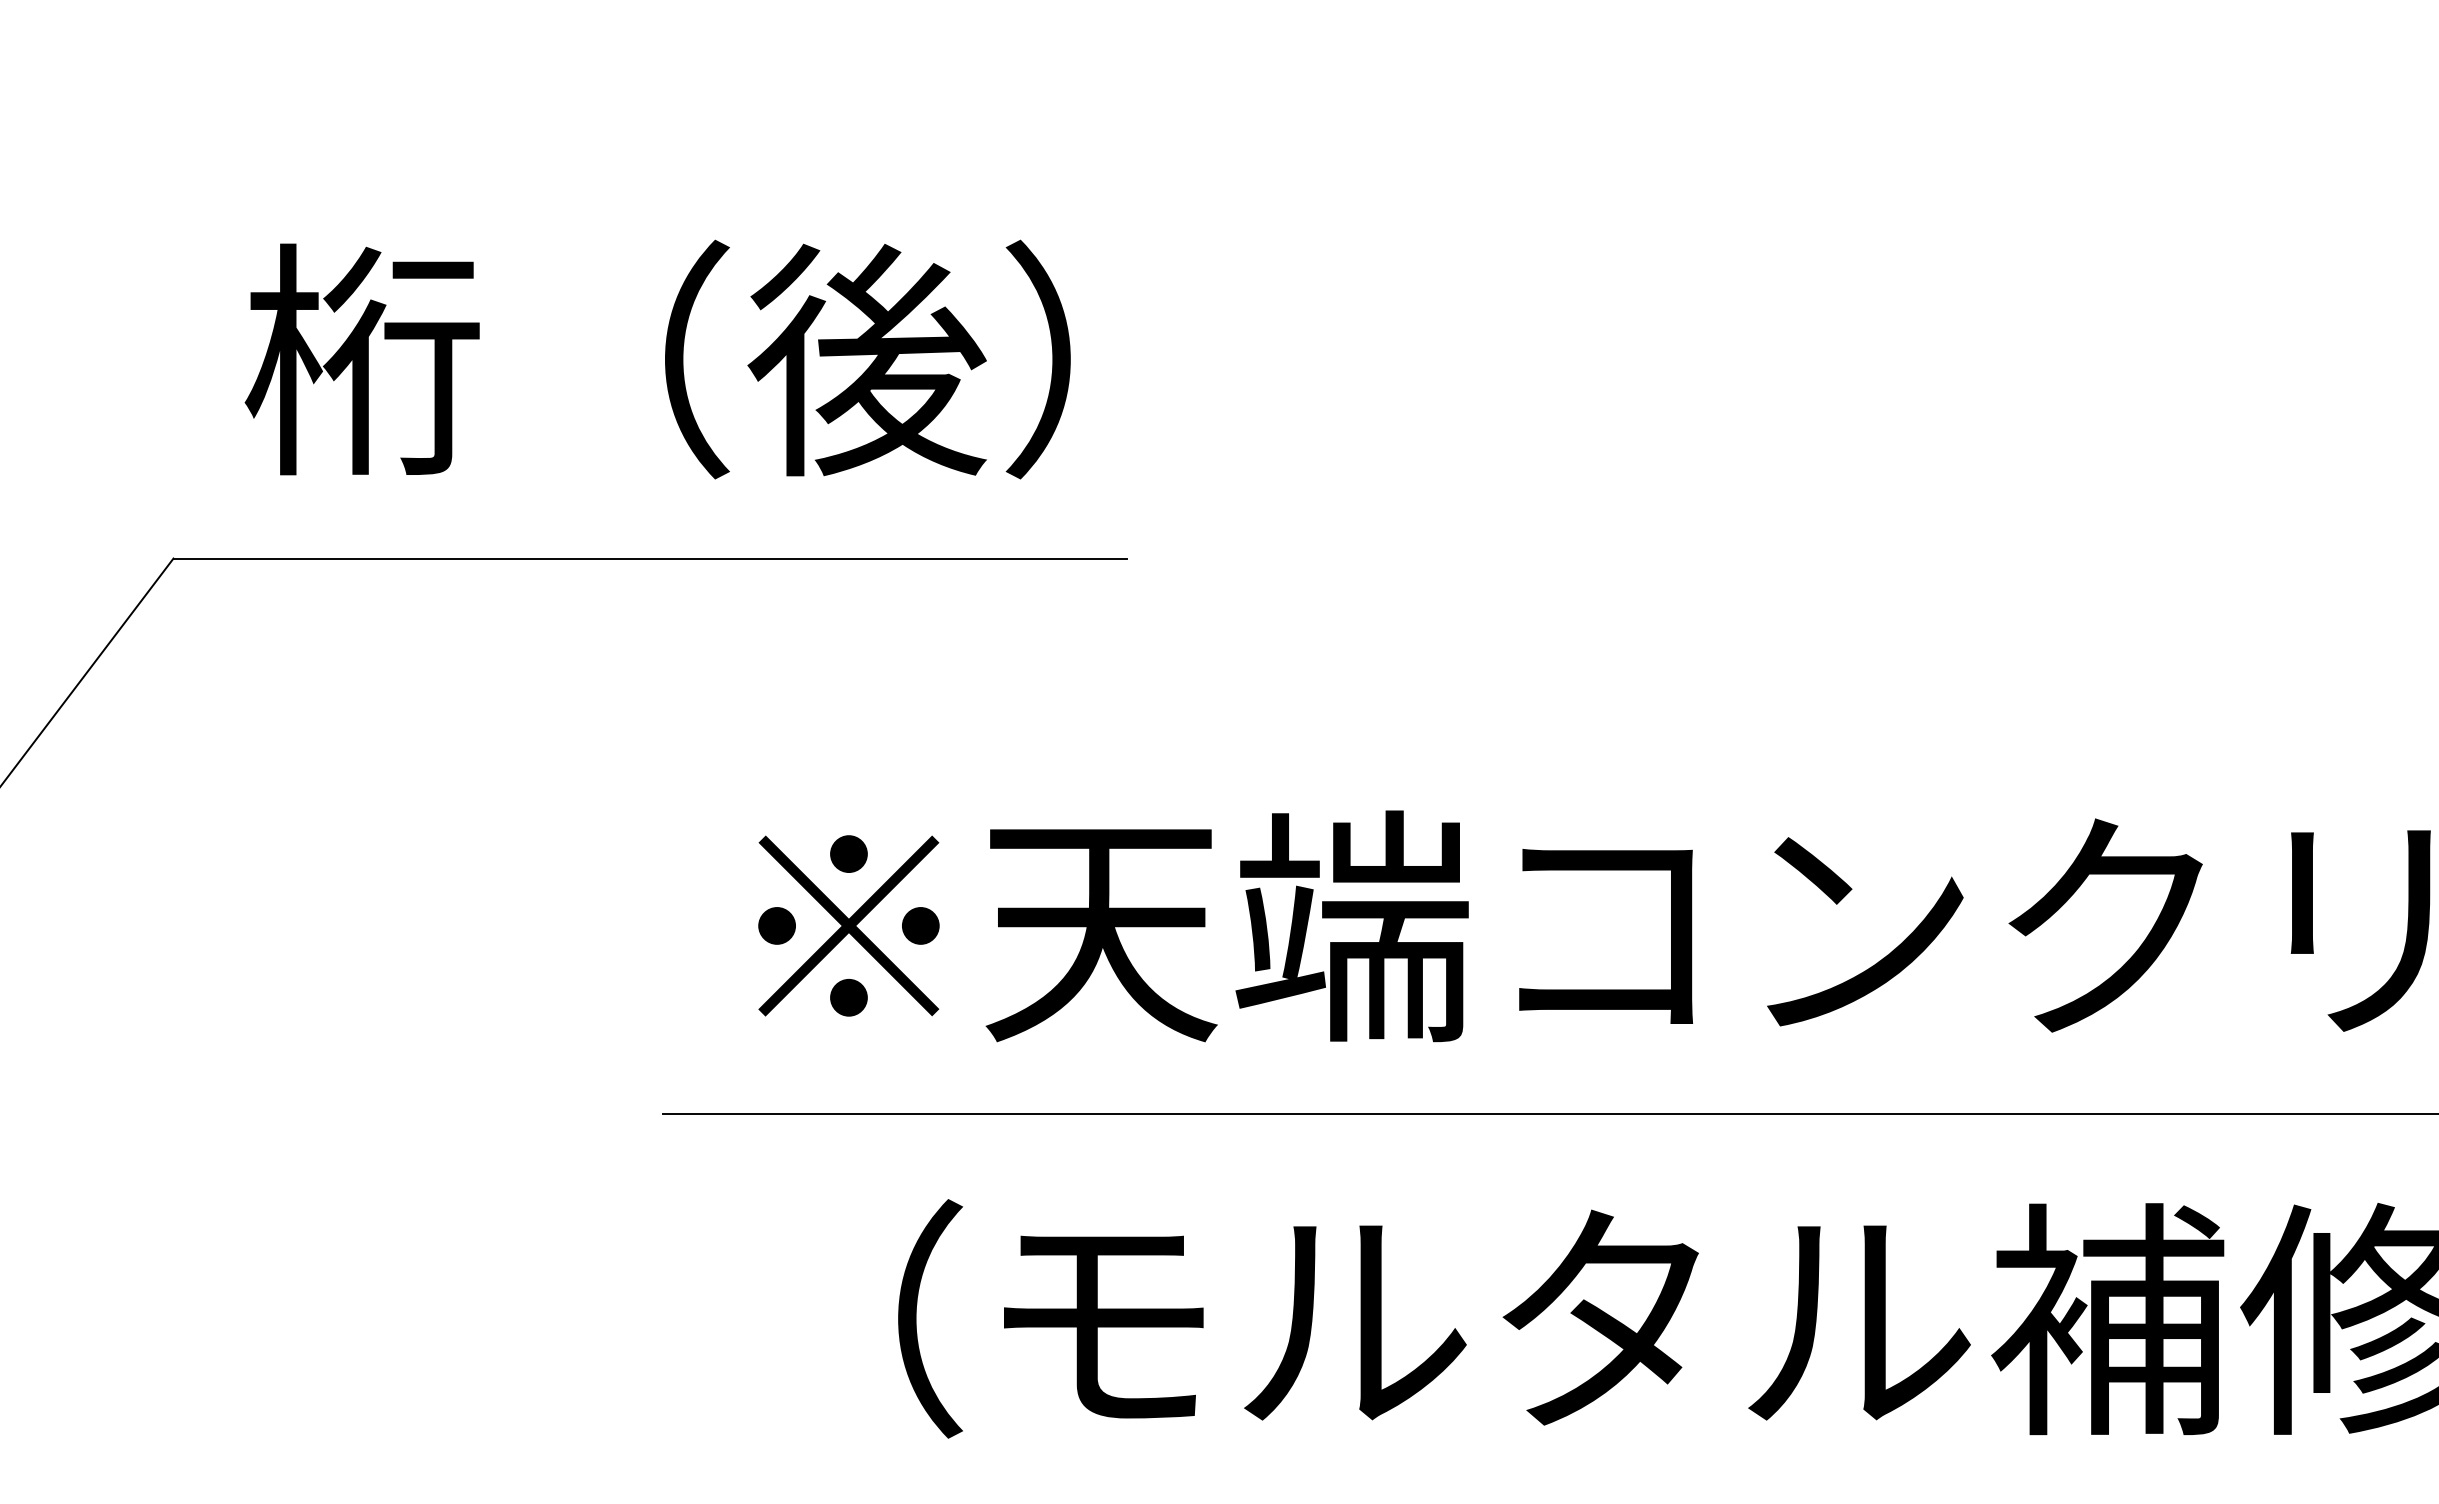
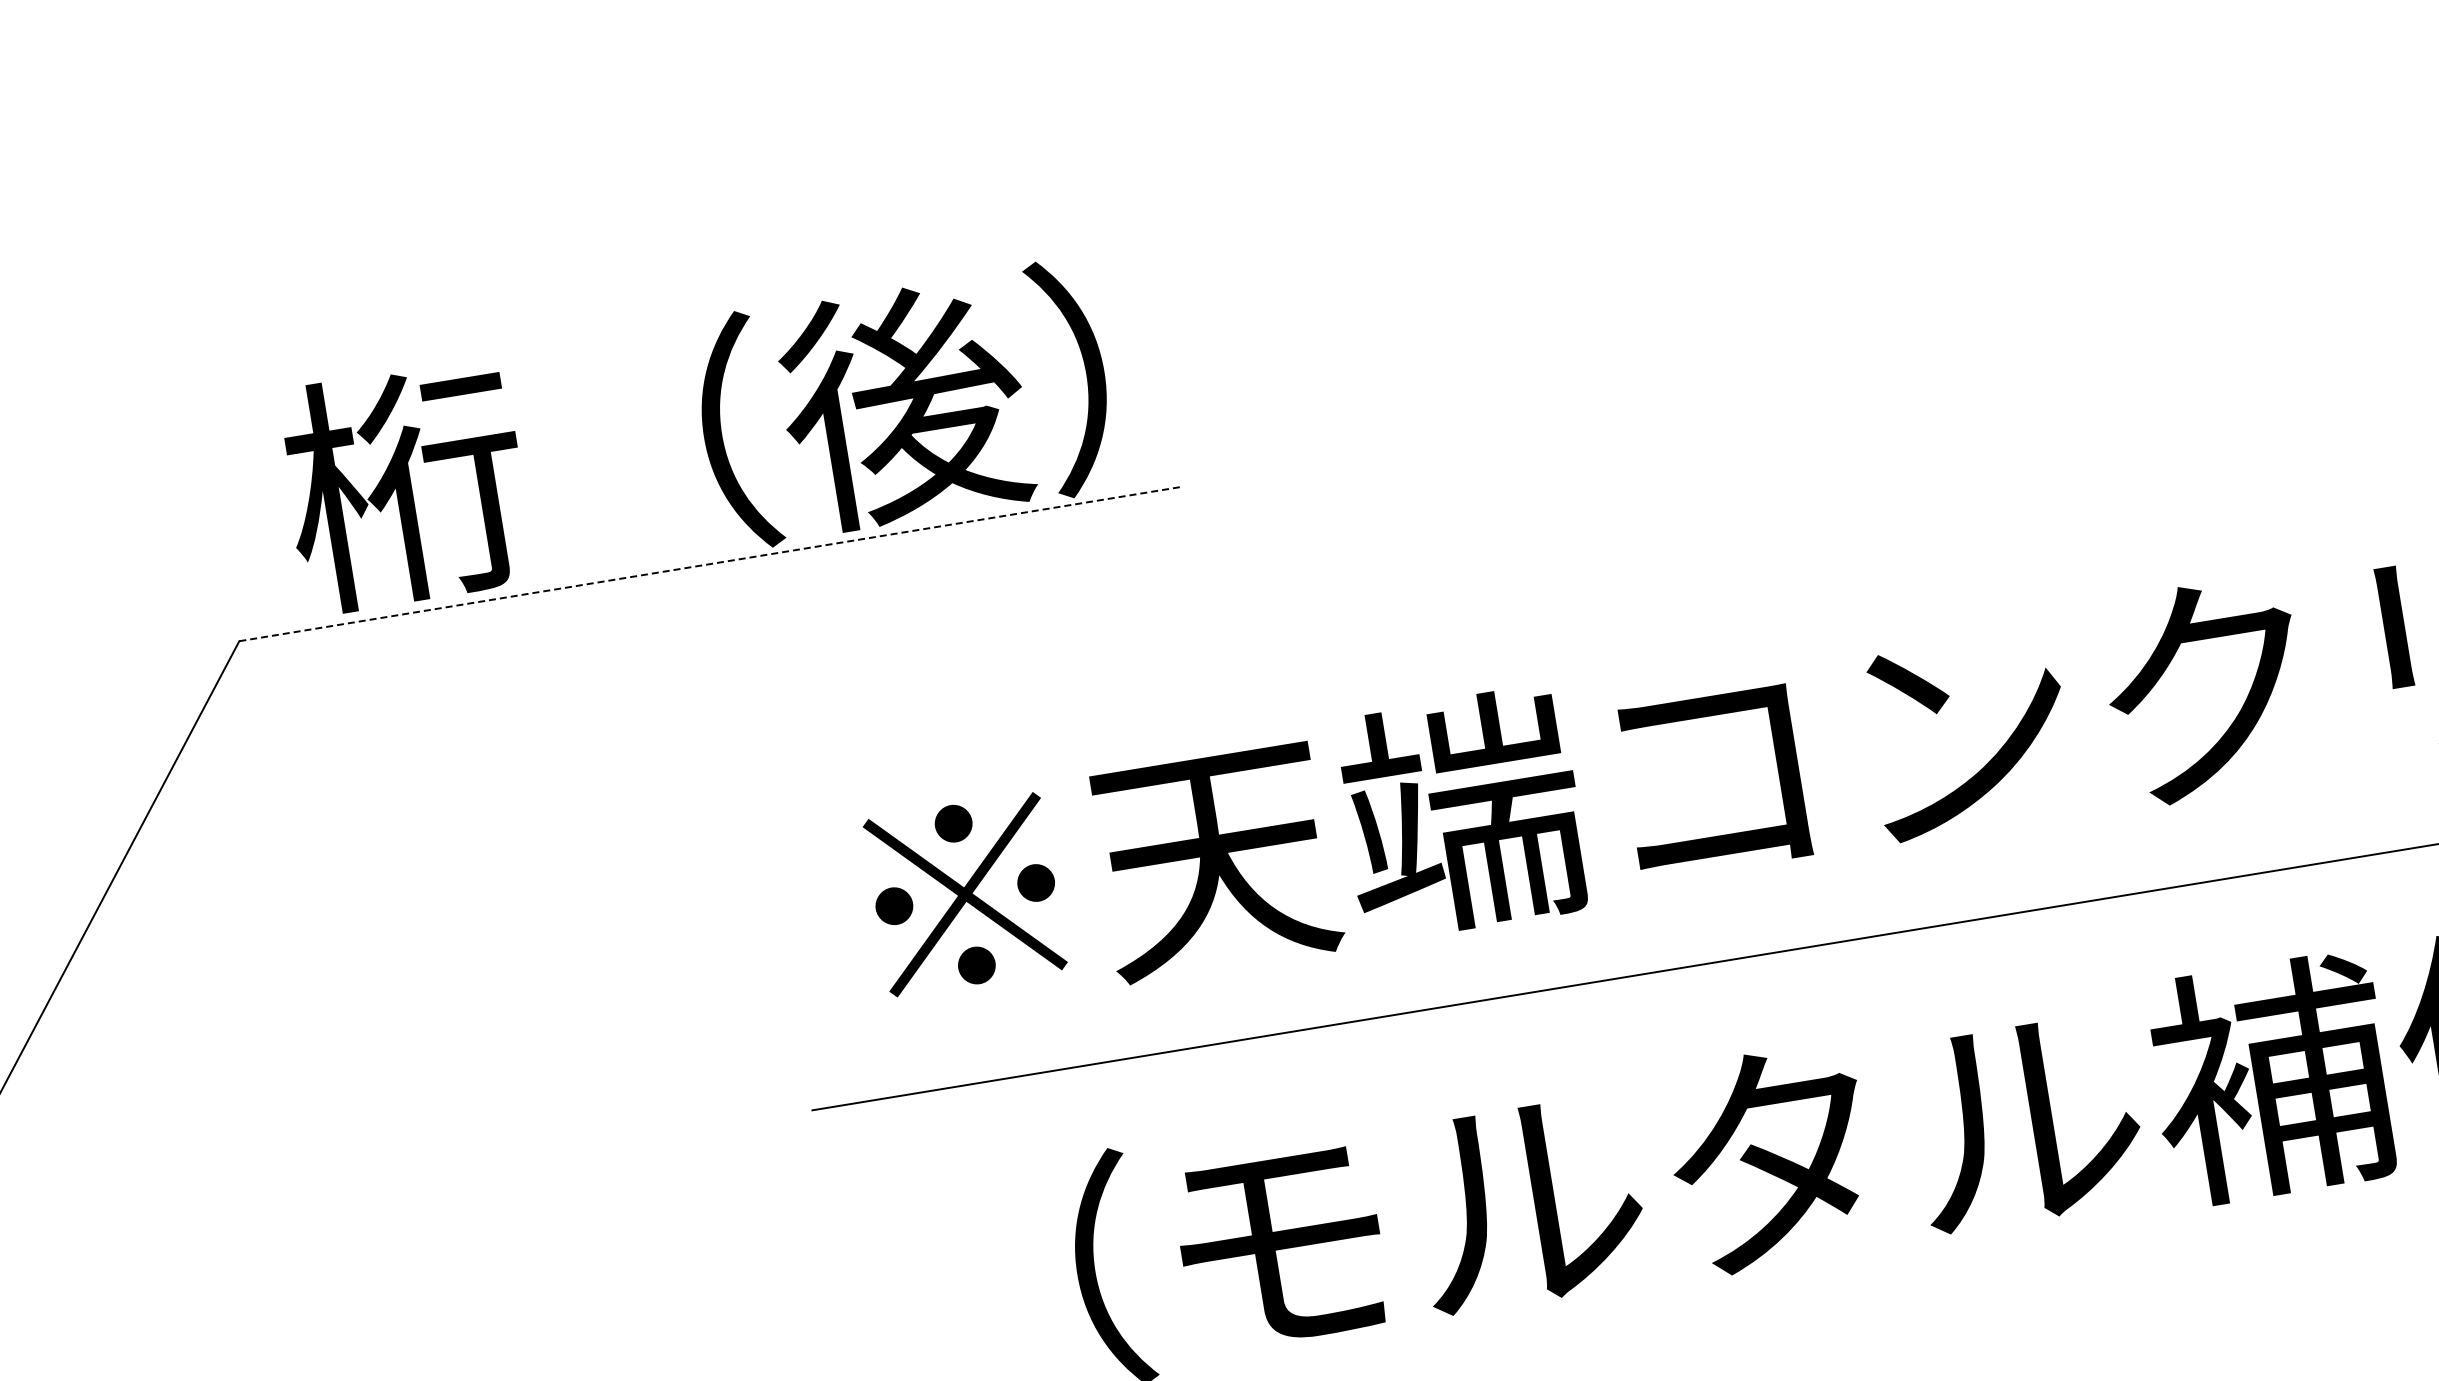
text: (657, 359) -> (696, 438), moved
line: (650, 558) -> (710, 564), solid -> dashed

